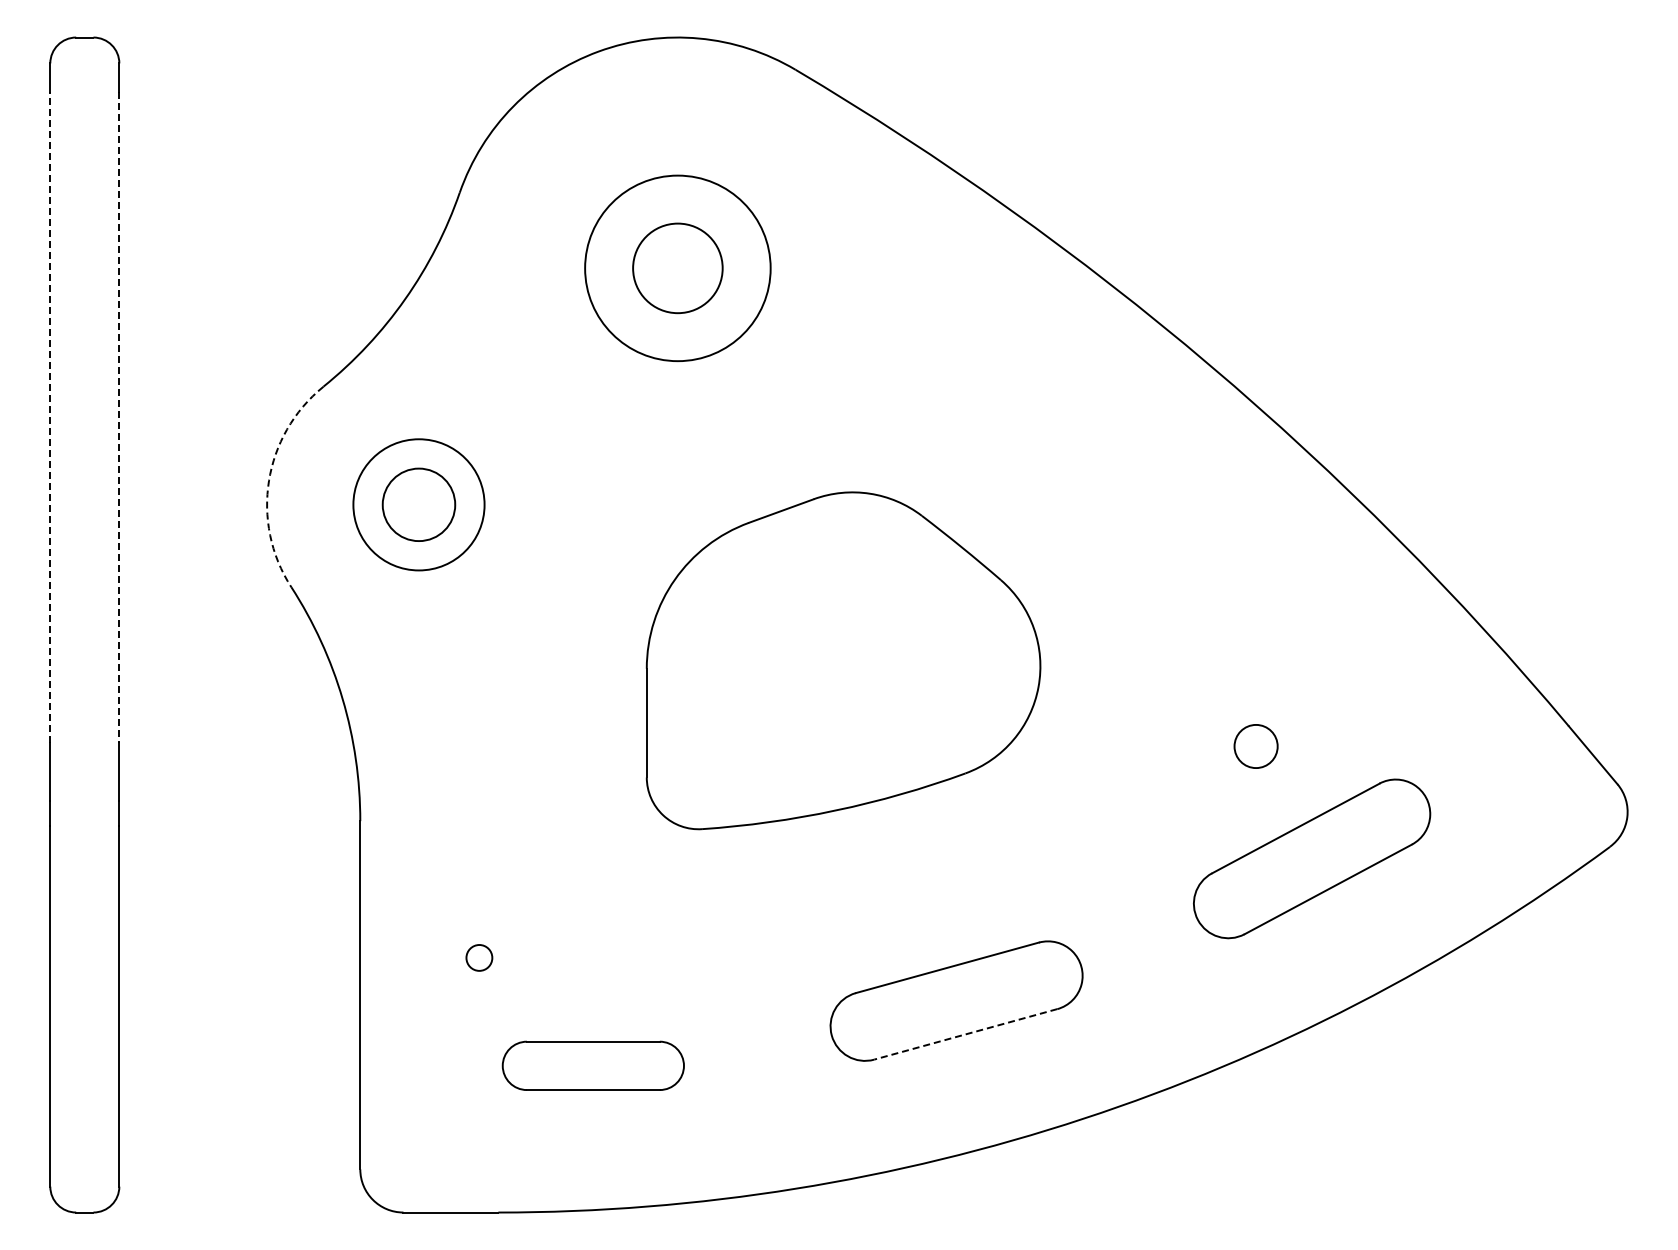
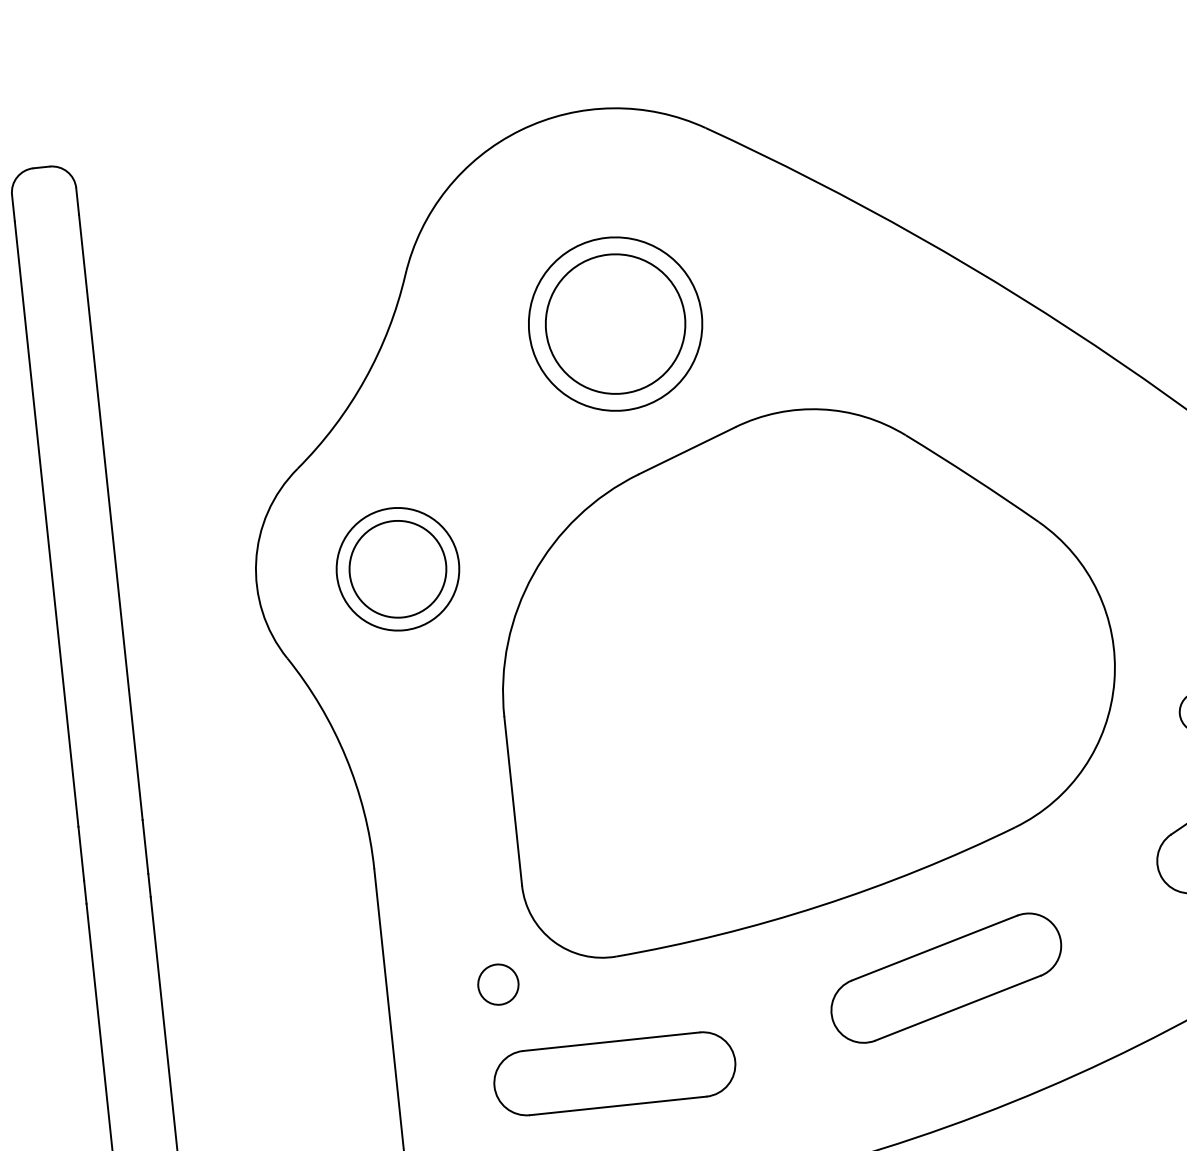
circle: (677, 268) -> (615, 324), size x1.67
line: (50, 417) -> (46, 524), dashed -> solid
line: (119, 418) -> (111, 518), dashed -> solid
arc: (269, 480) -> (256, 561), dashed -> solid
circle: (418, 504) -> (397, 569), size x1.43
part: (843, 660) -> (807, 672), size x1.67
circle: (478, 957) -> (497, 984), size x1.67
line: (965, 1034) -> (957, 1008), dashed -> solid
part: (593, 1065) -> (615, 1073), size x1.43

